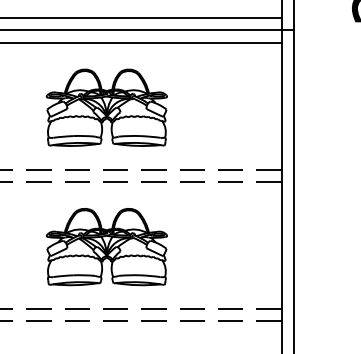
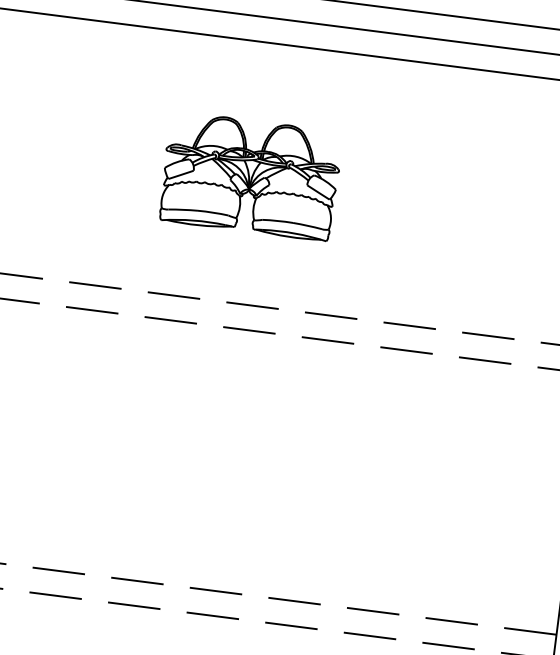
part: (106, 107) -> (250, 175), size x0.7
part: (106, 247) -> (213, 462), removed

